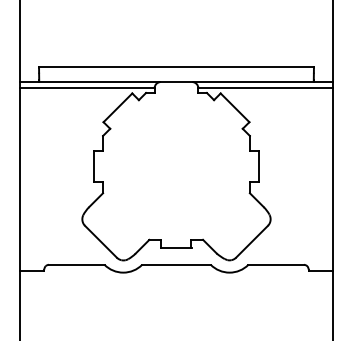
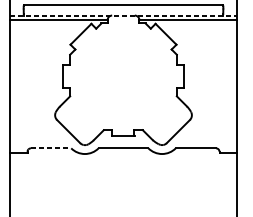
line: (176, 82) -> (123, 15), solid -> dashed
line: (76, 264) -> (50, 148), solid -> dashed

